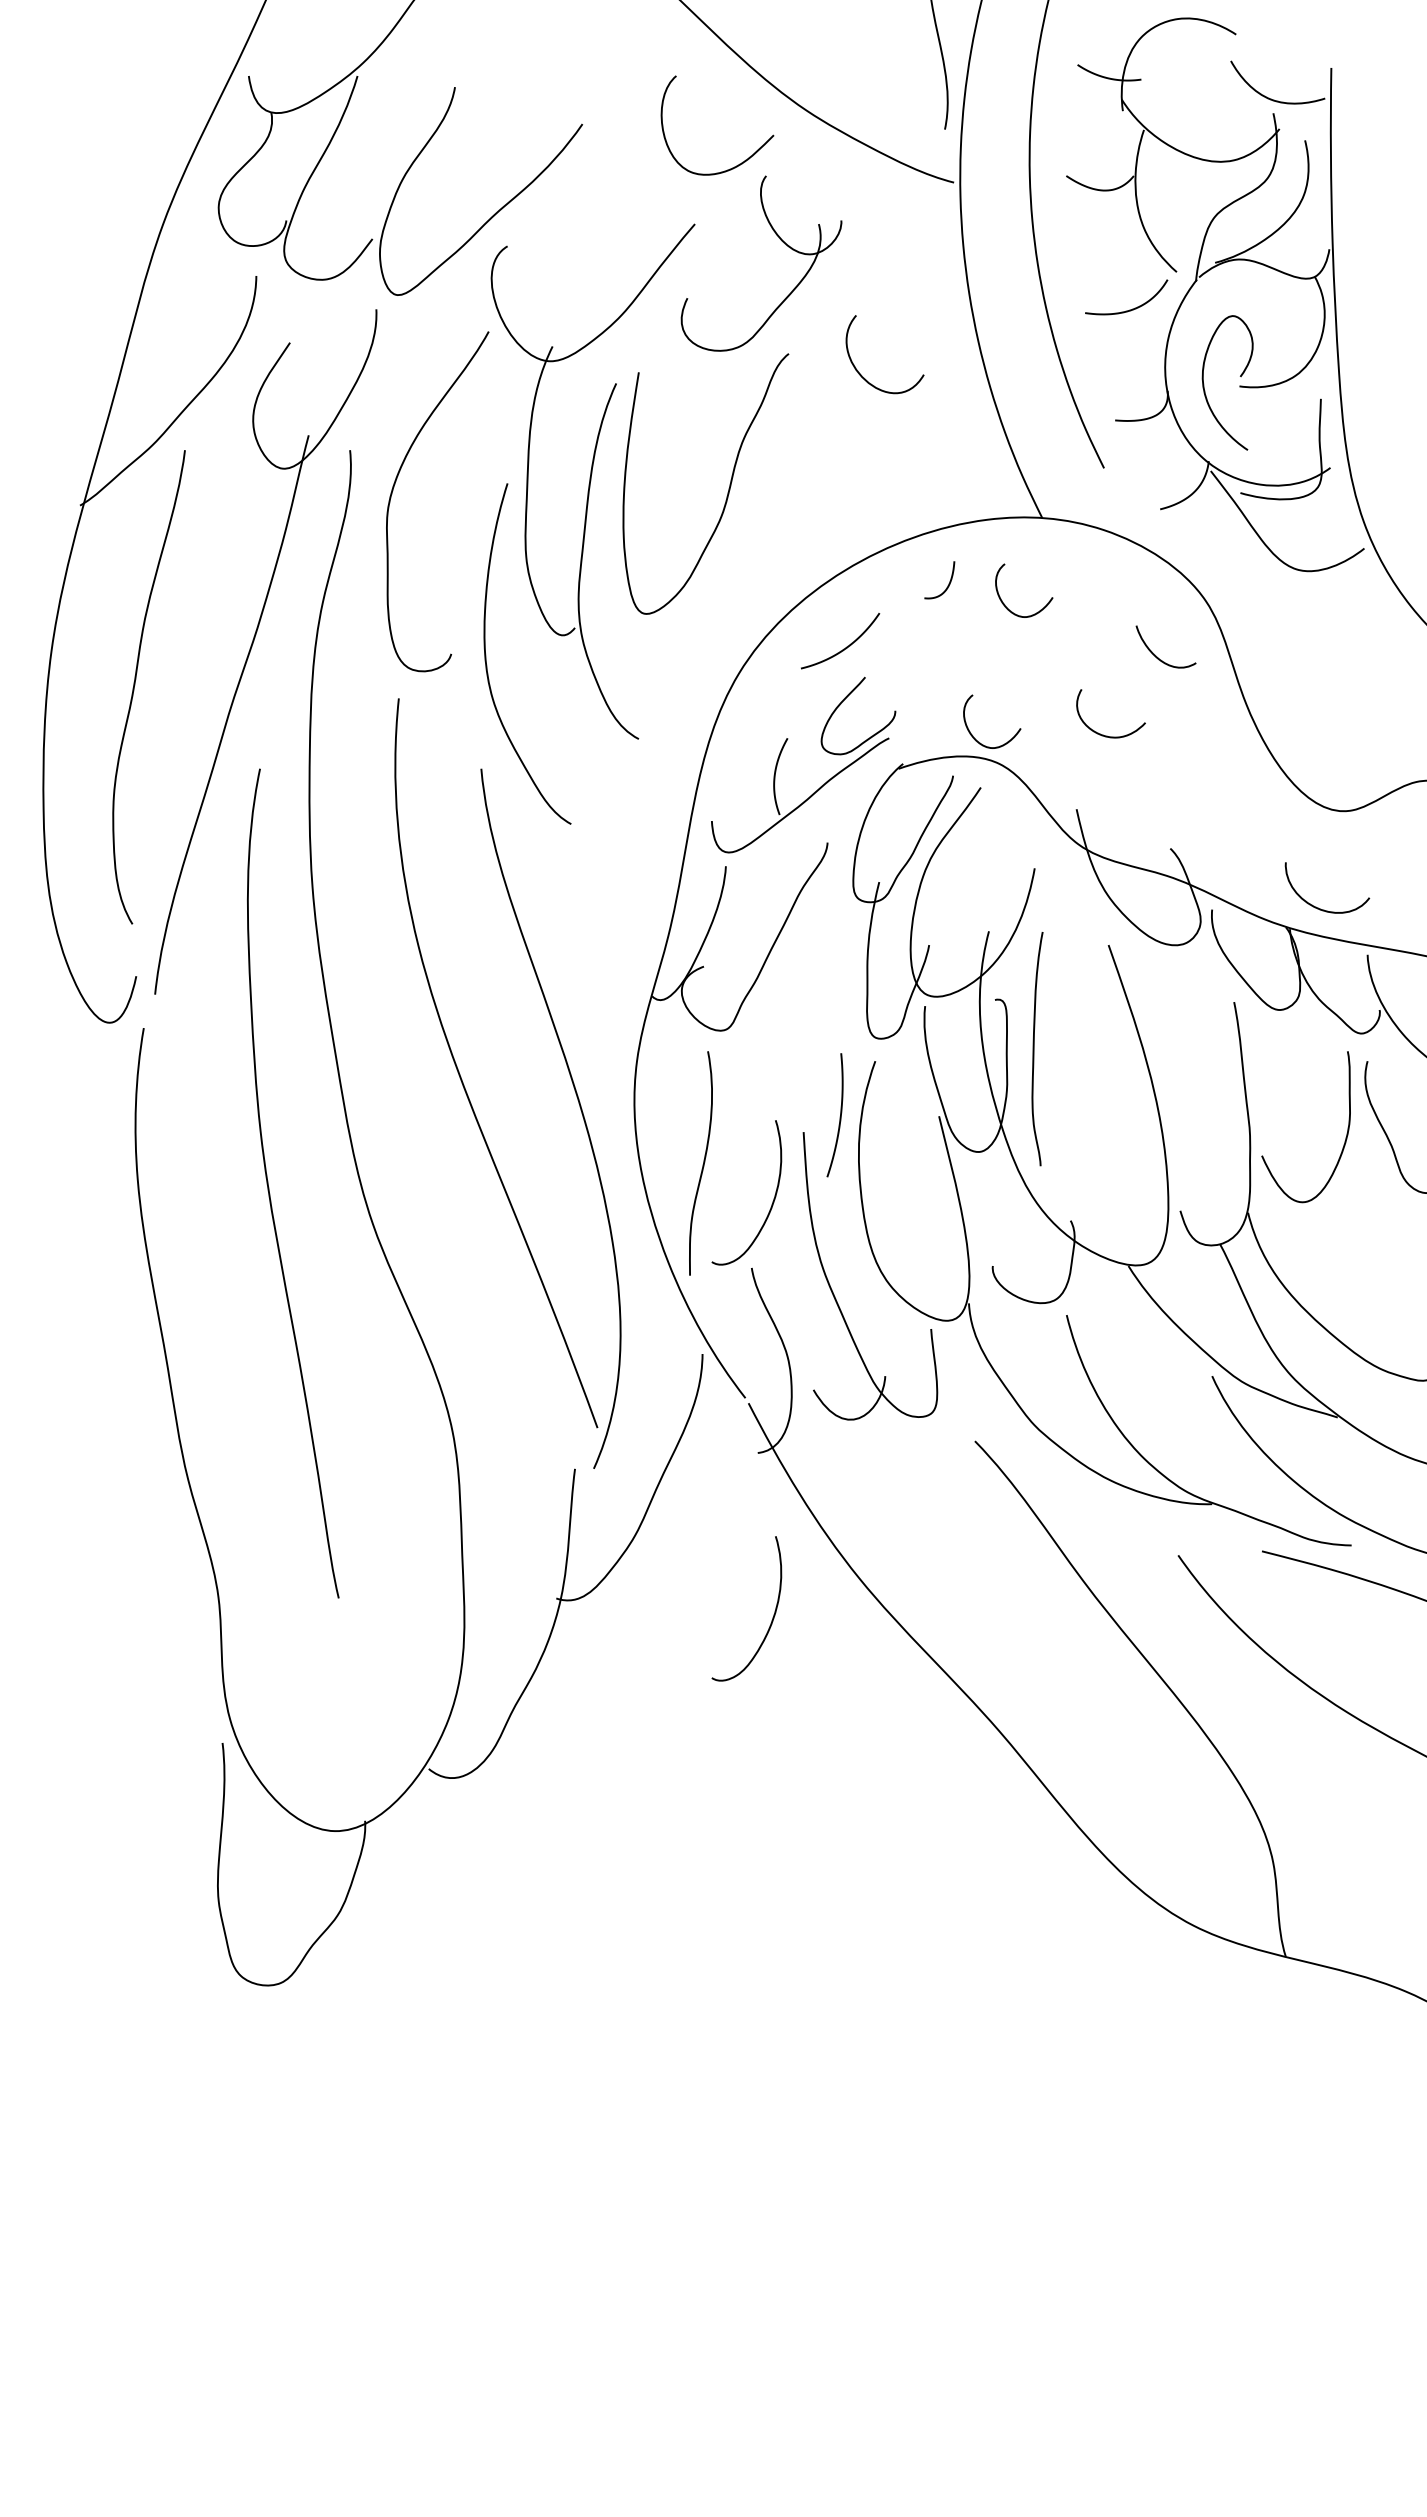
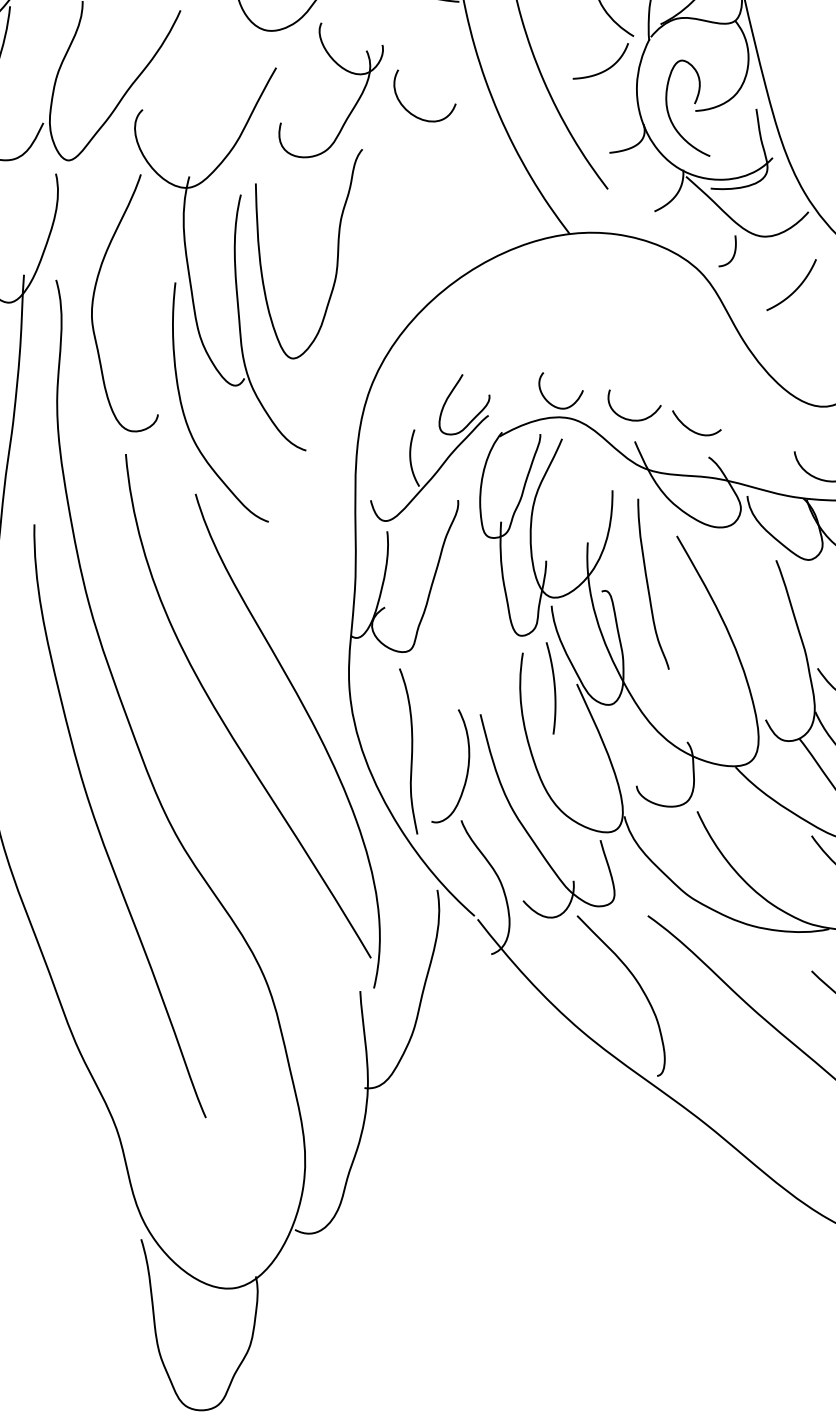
curve: (862, 375) -> (411, 112), moved
curve: (947, 585) -> (733, 254), moved
curve: (1005, 604) -> (554, 302), removed
curve: (843, 648) -> (794, 289), moved
curve: (1156, 655) -> (691, 429), moved
curve: (1103, 734) -> (632, 419), moved
curve: (1034, 1049) -> (648, 585), moved
curve: (839, 1116) -> (553, 688), moved
curve: (944, 1528) -> (637, 983), added
curve: (772, 1617) -> (524, 1072), removed

